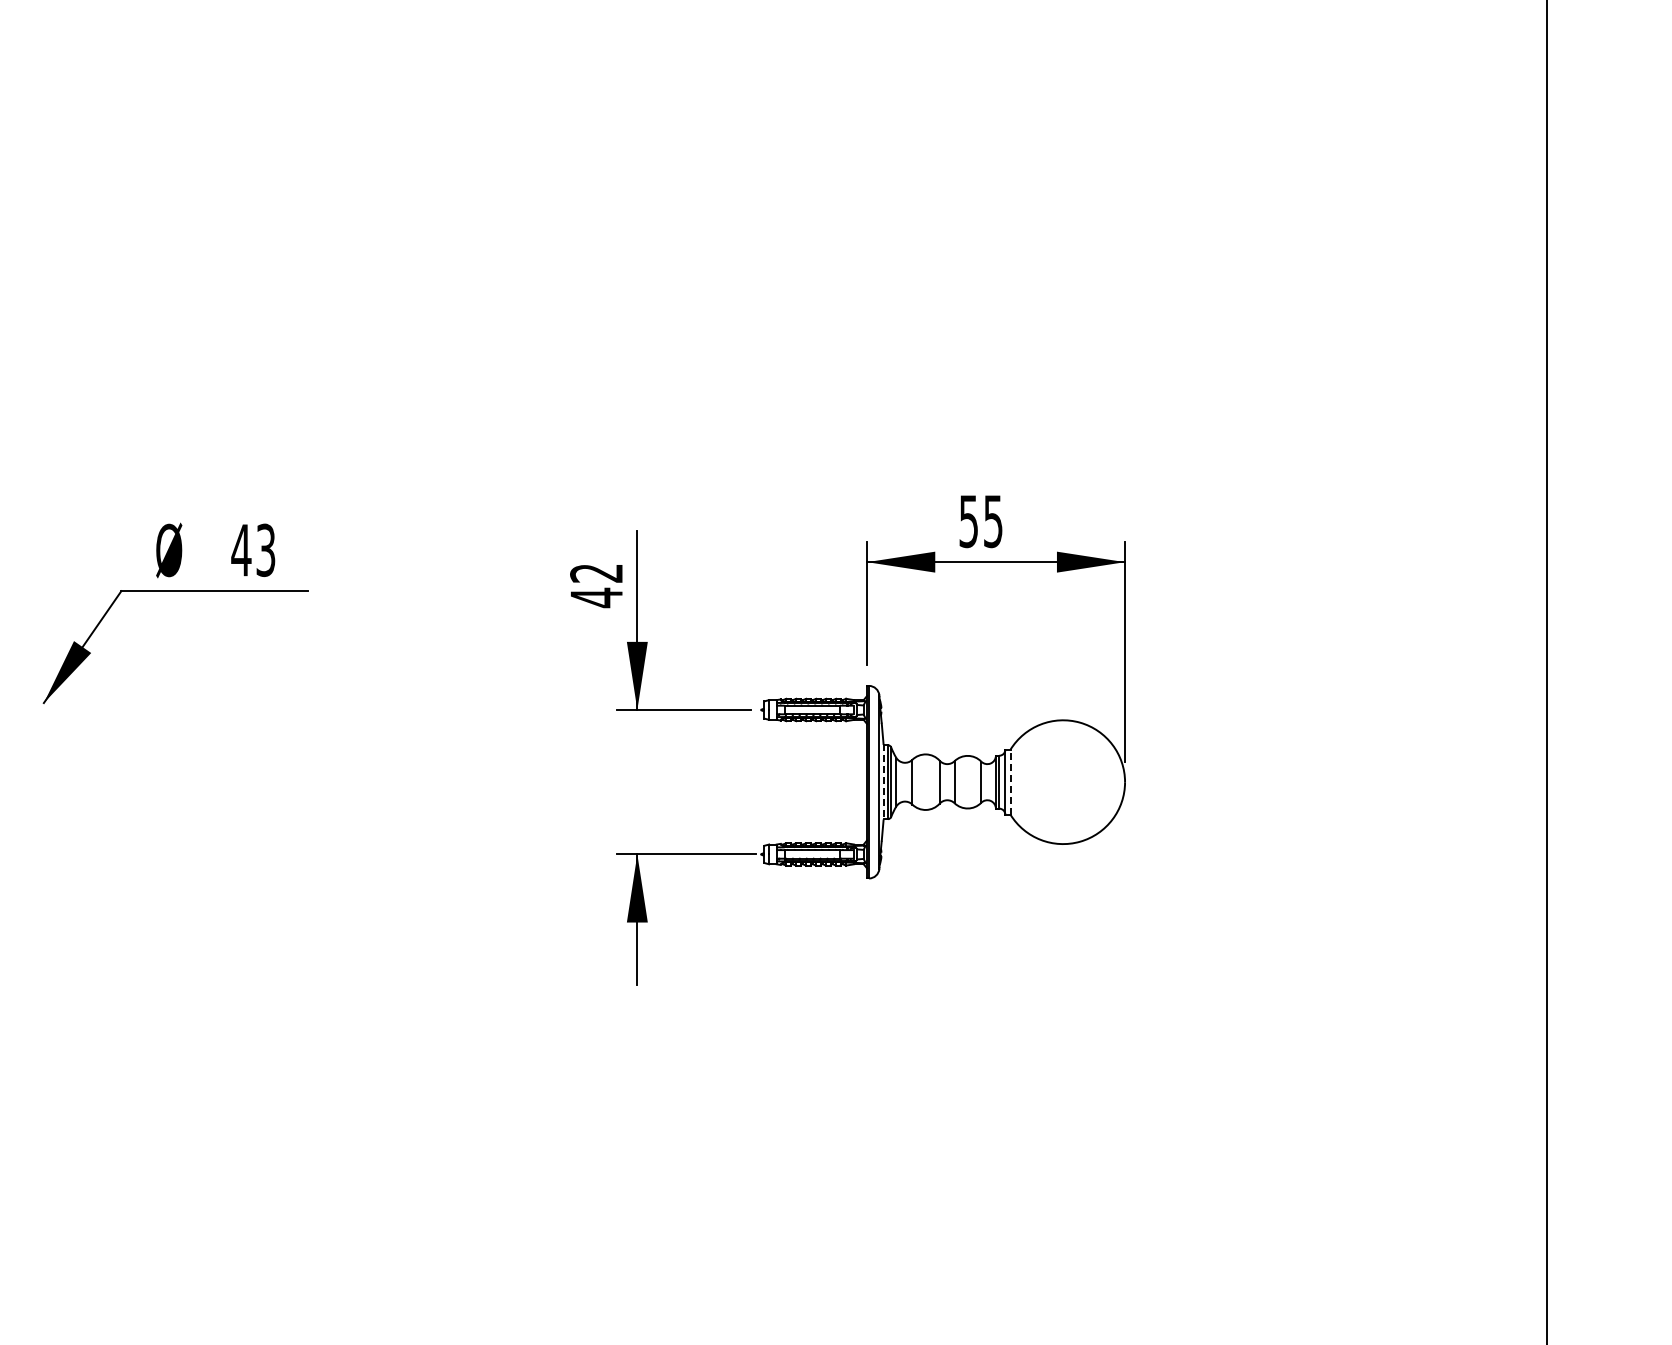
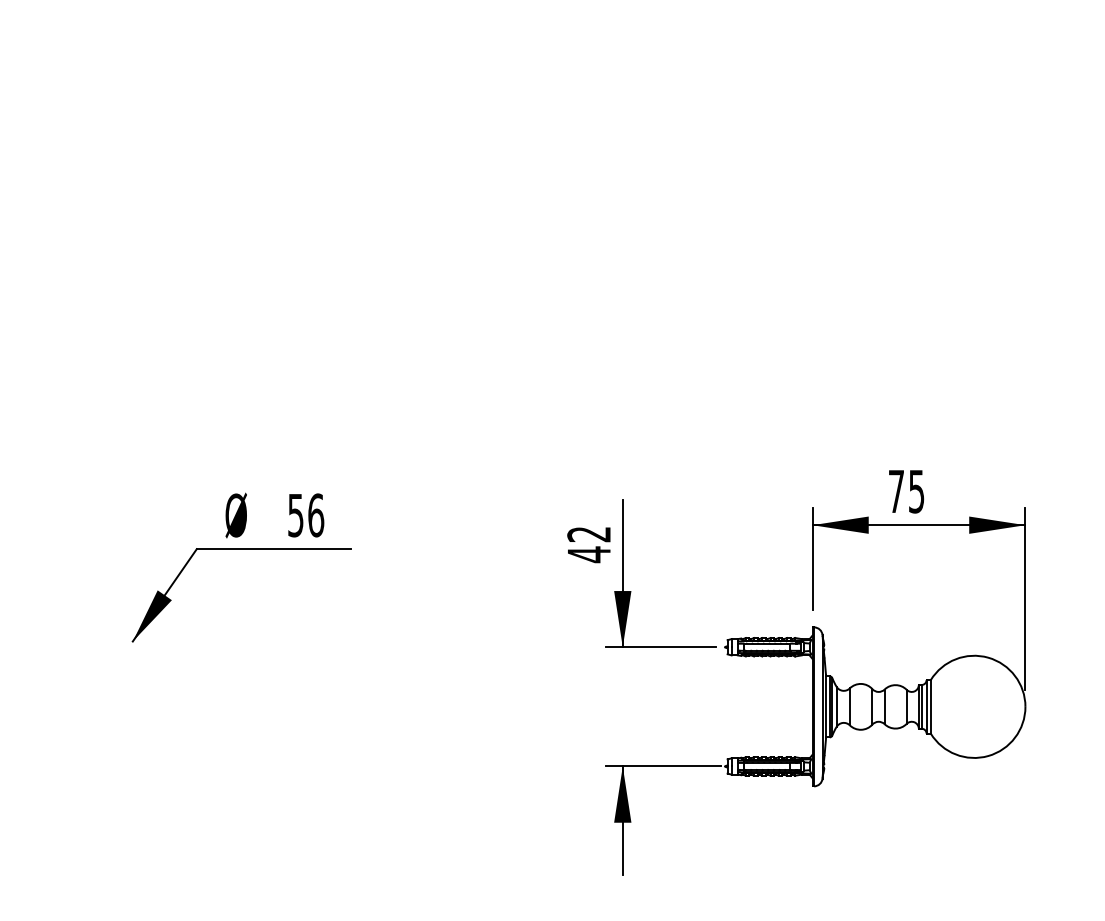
text: (968, 521) -> (896, 491), 55 -> 75
text: (253, 550) -> (305, 515), 43 -> 56
line: (1010, 781) -> (930, 706), dashed -> solid
line: (883, 782) -> (826, 707), dashed -> solid

